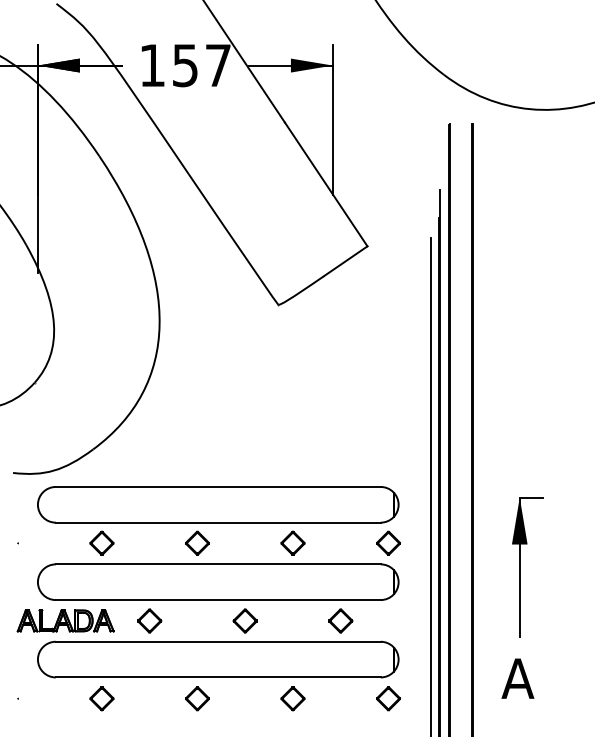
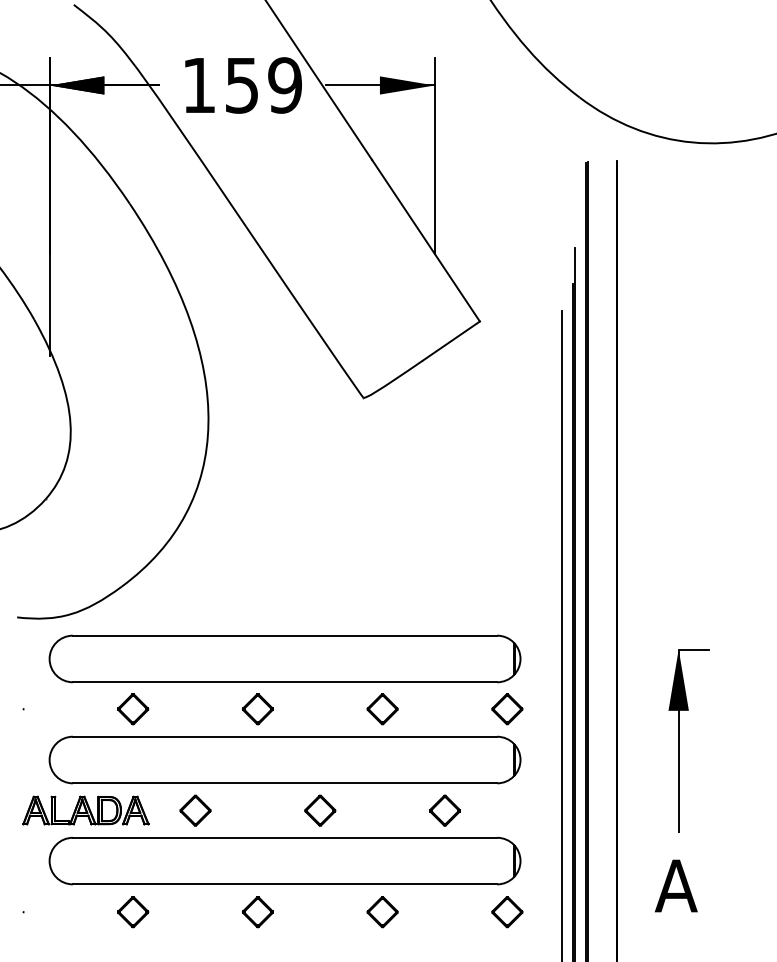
text: (217, 65) -> (284, 85), 157 -> 159

